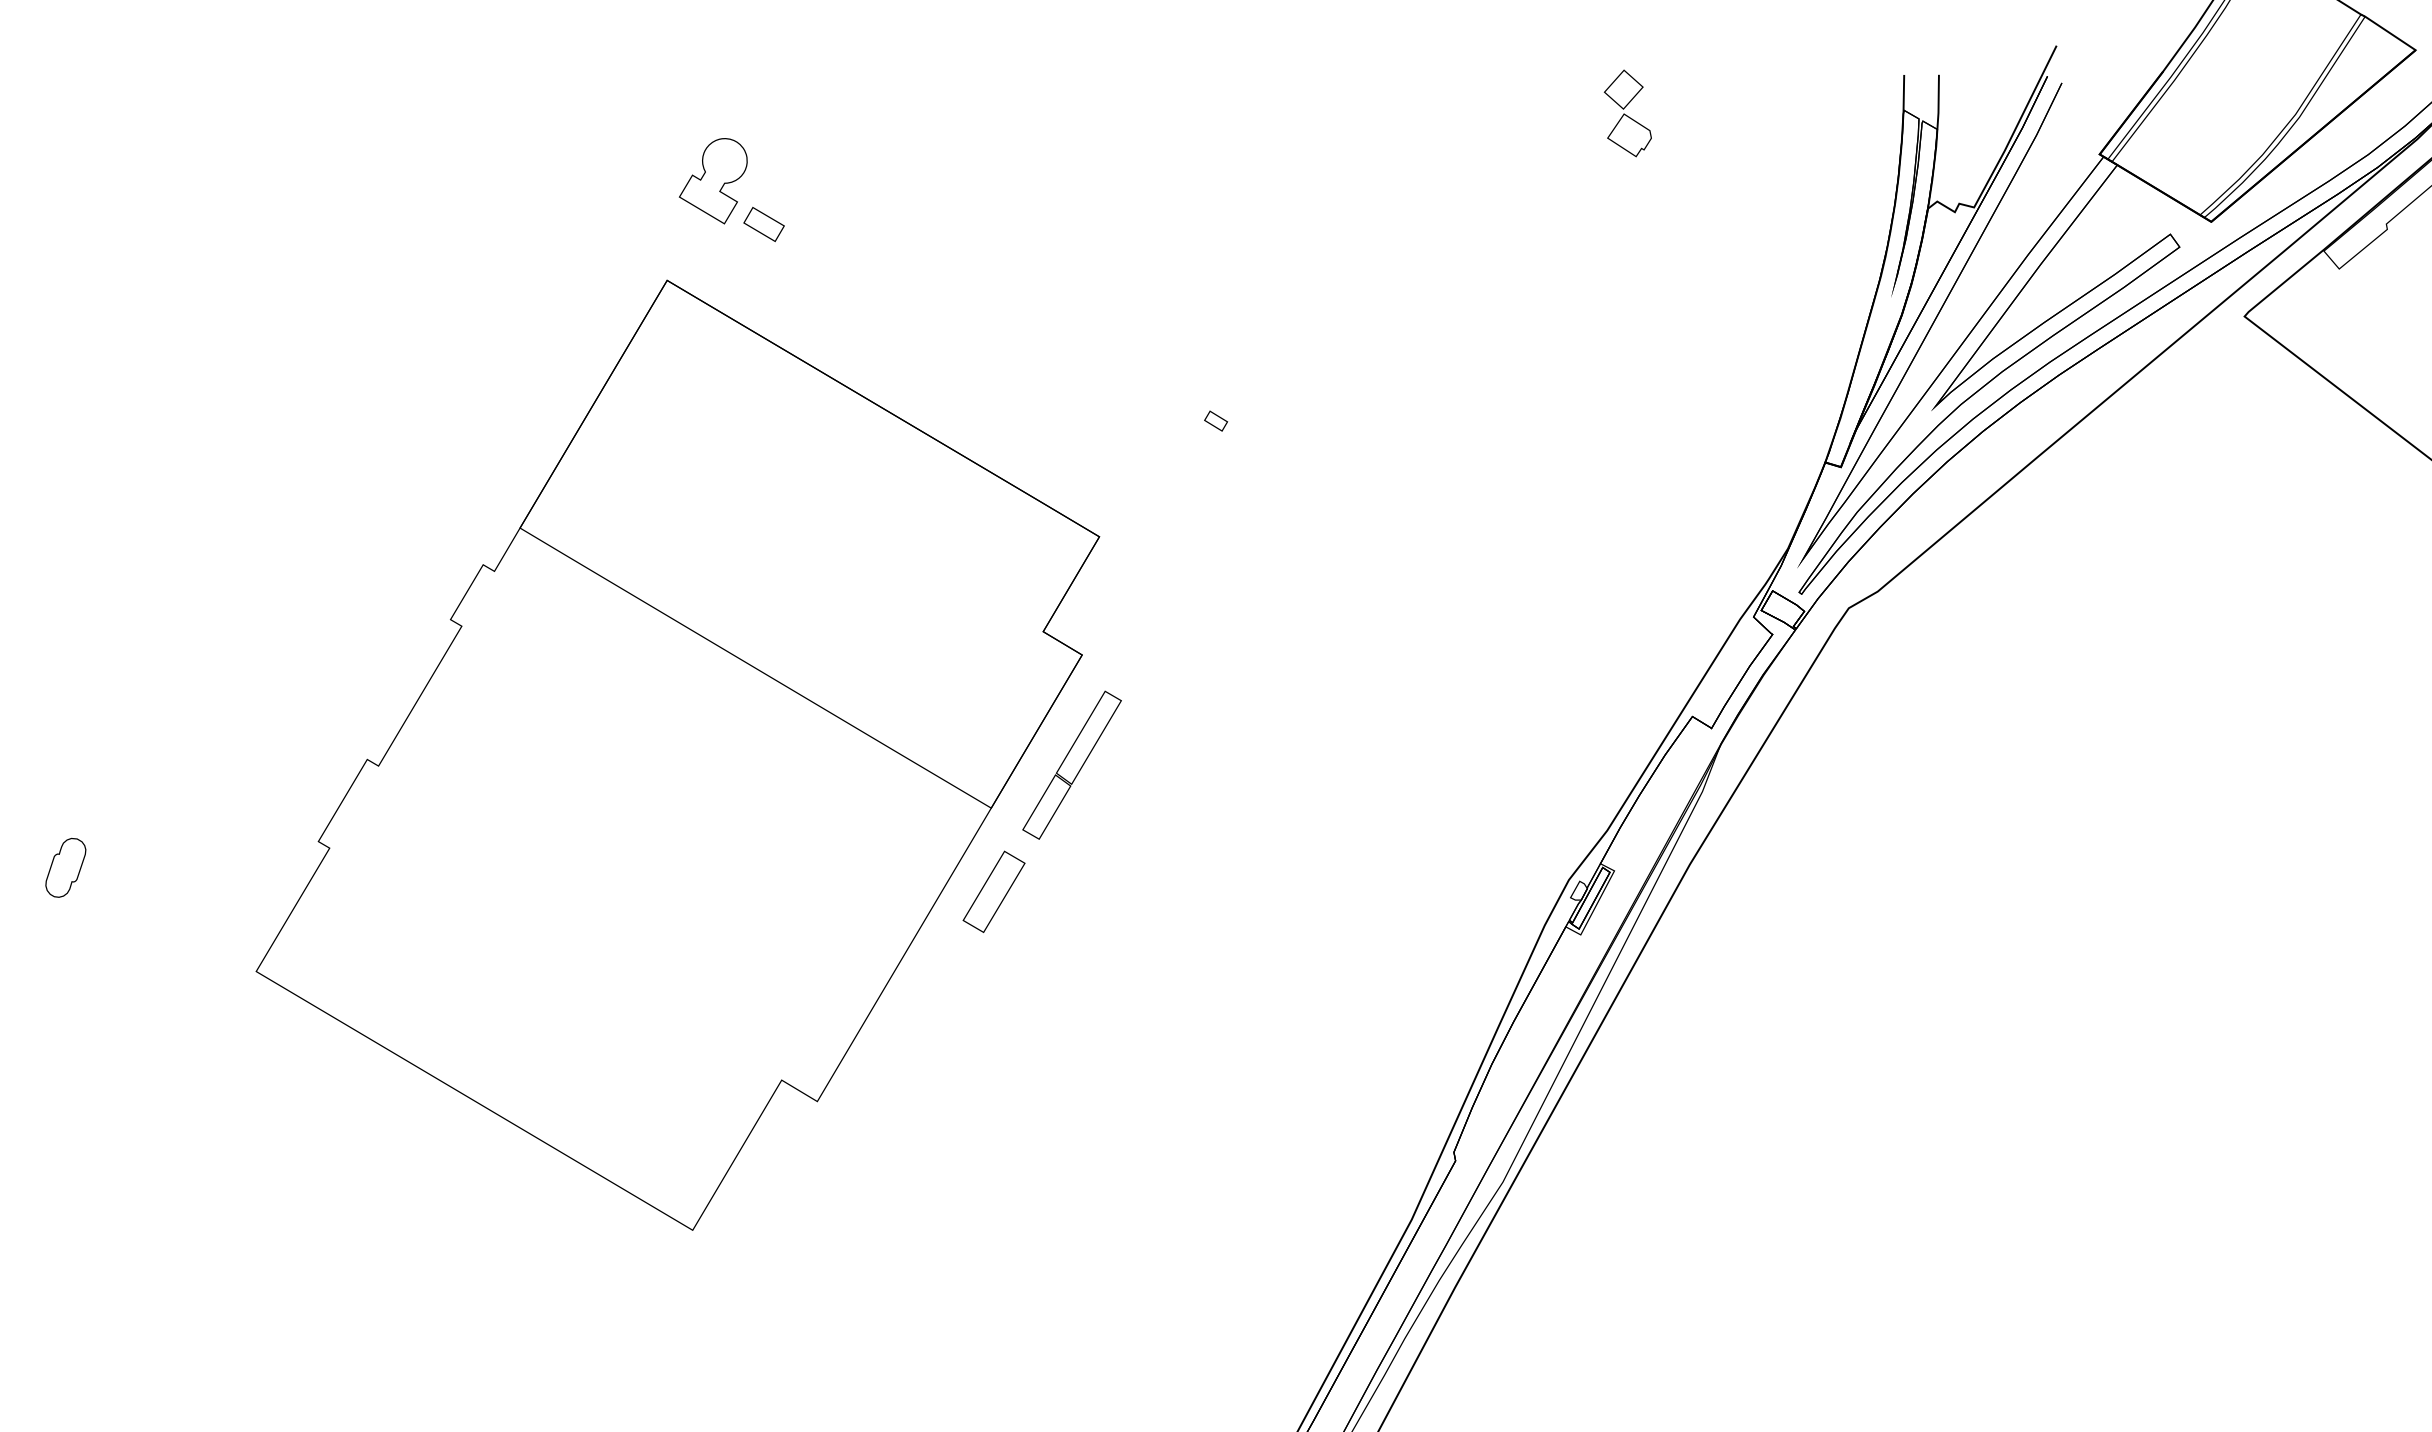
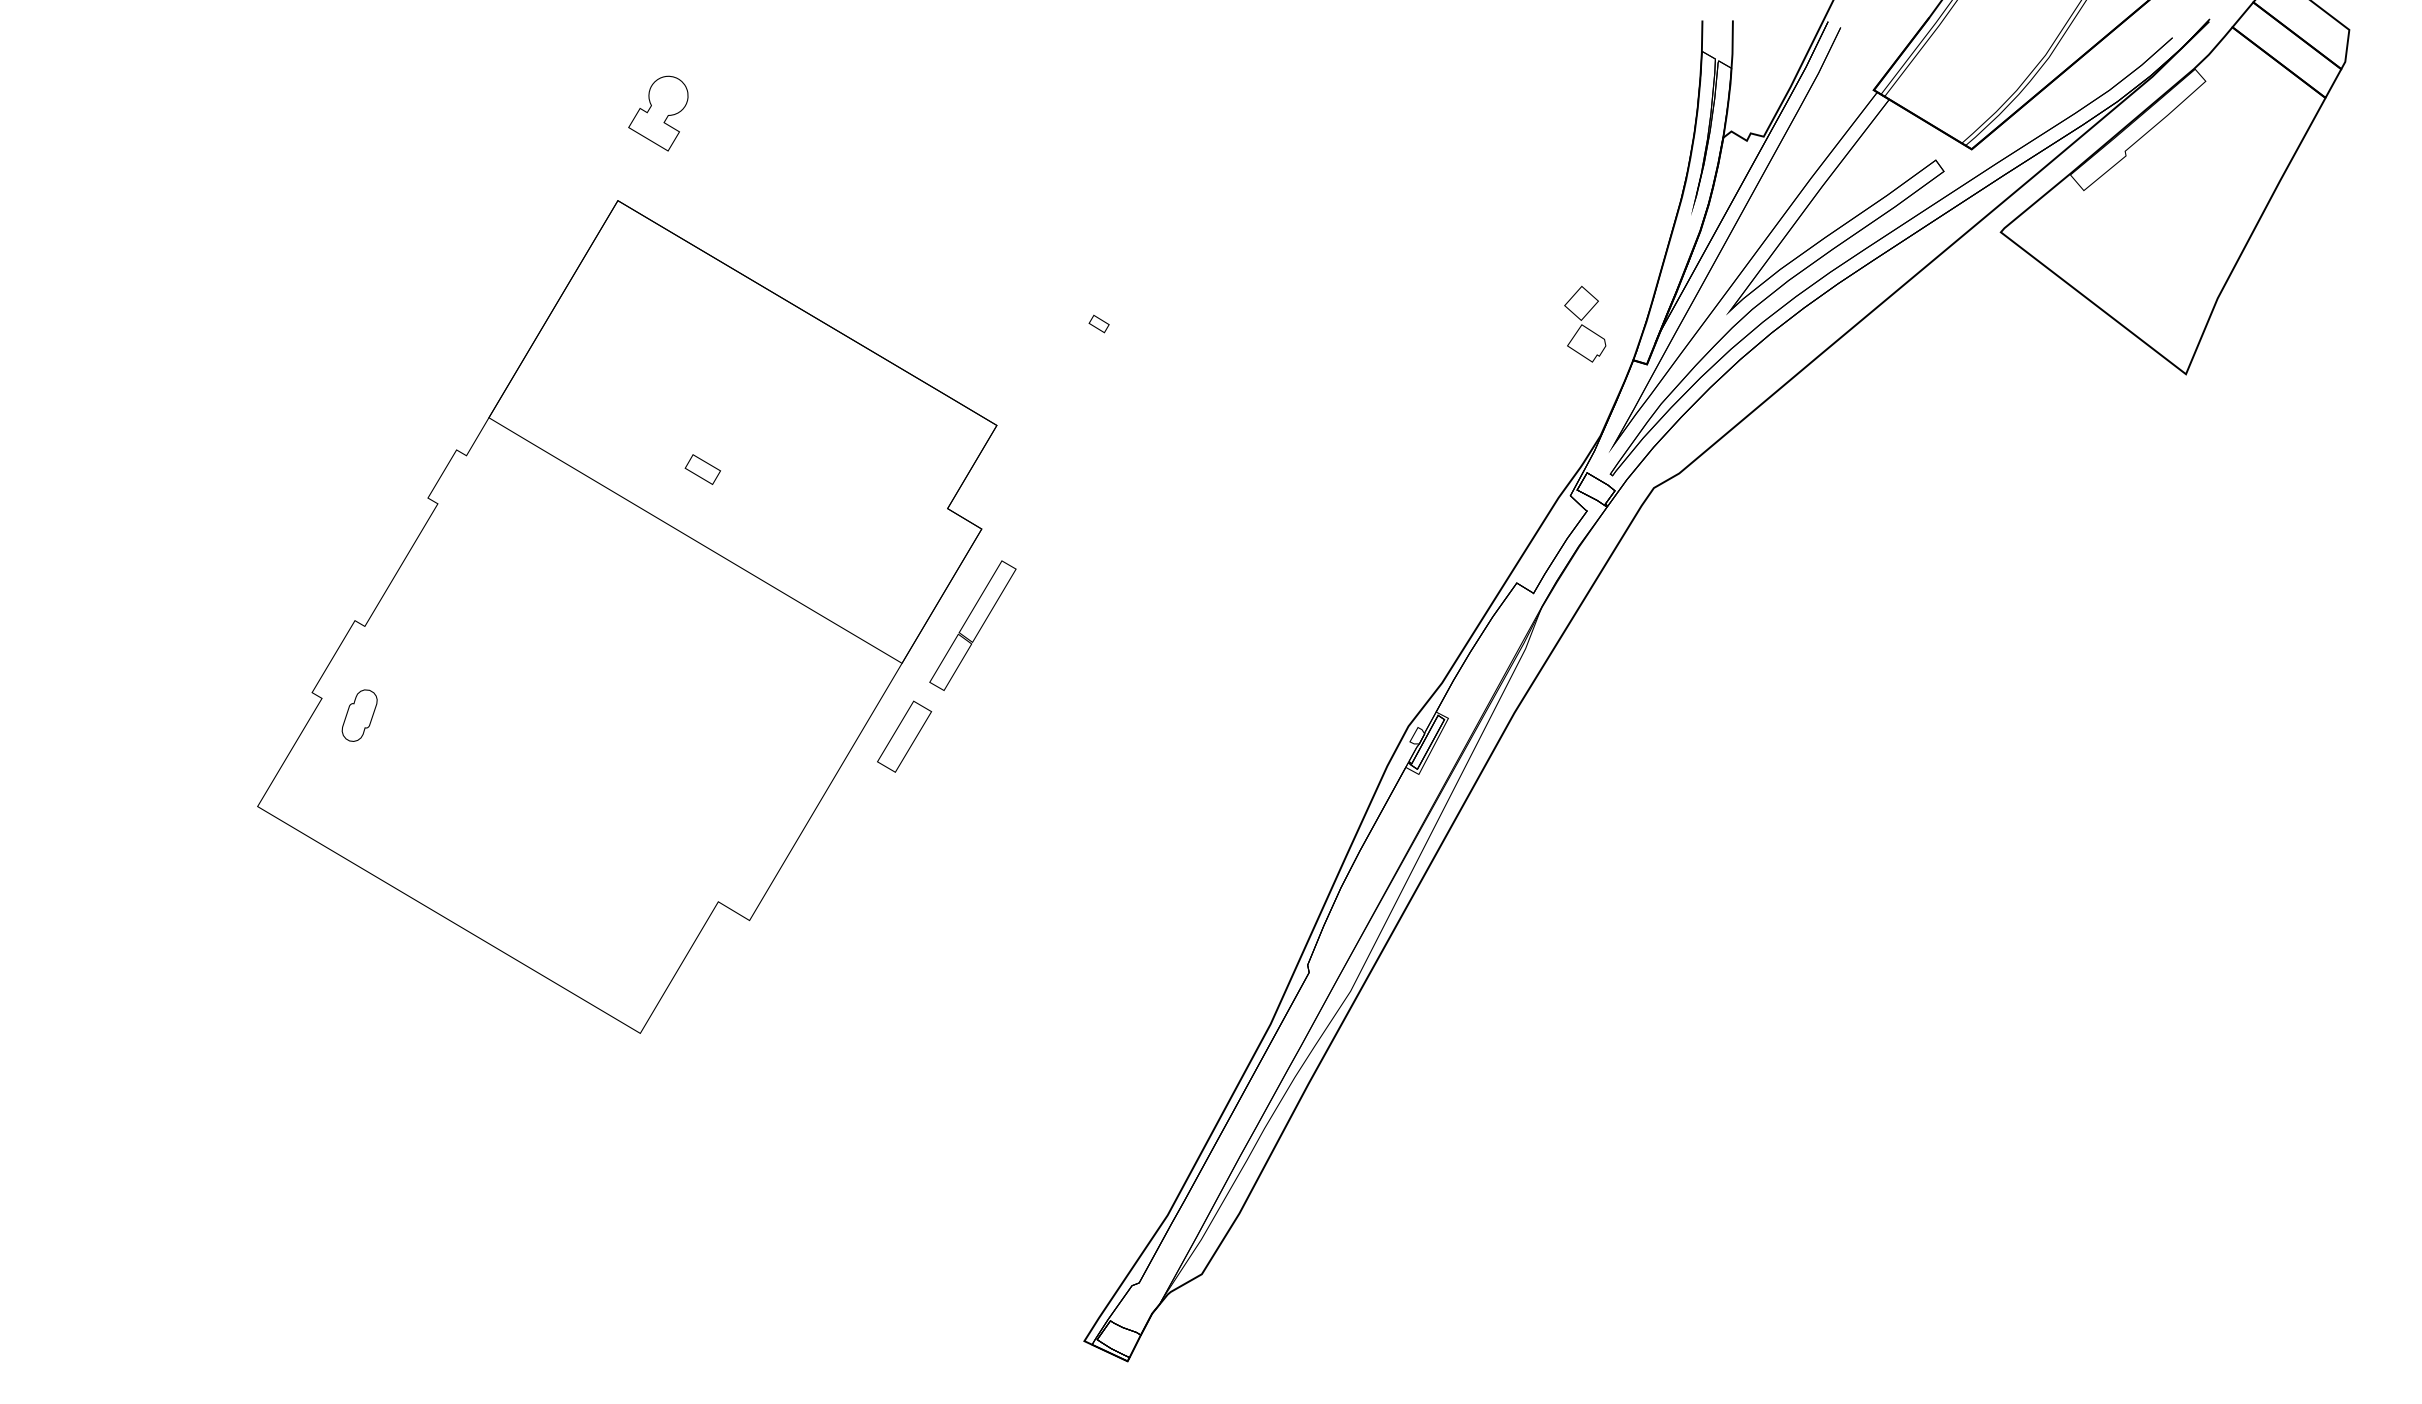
part: (1628, 112) -> (1585, 323), moved
part: (763, 224) -> (702, 469), moved
part: (65, 867) -> (359, 715), moved

